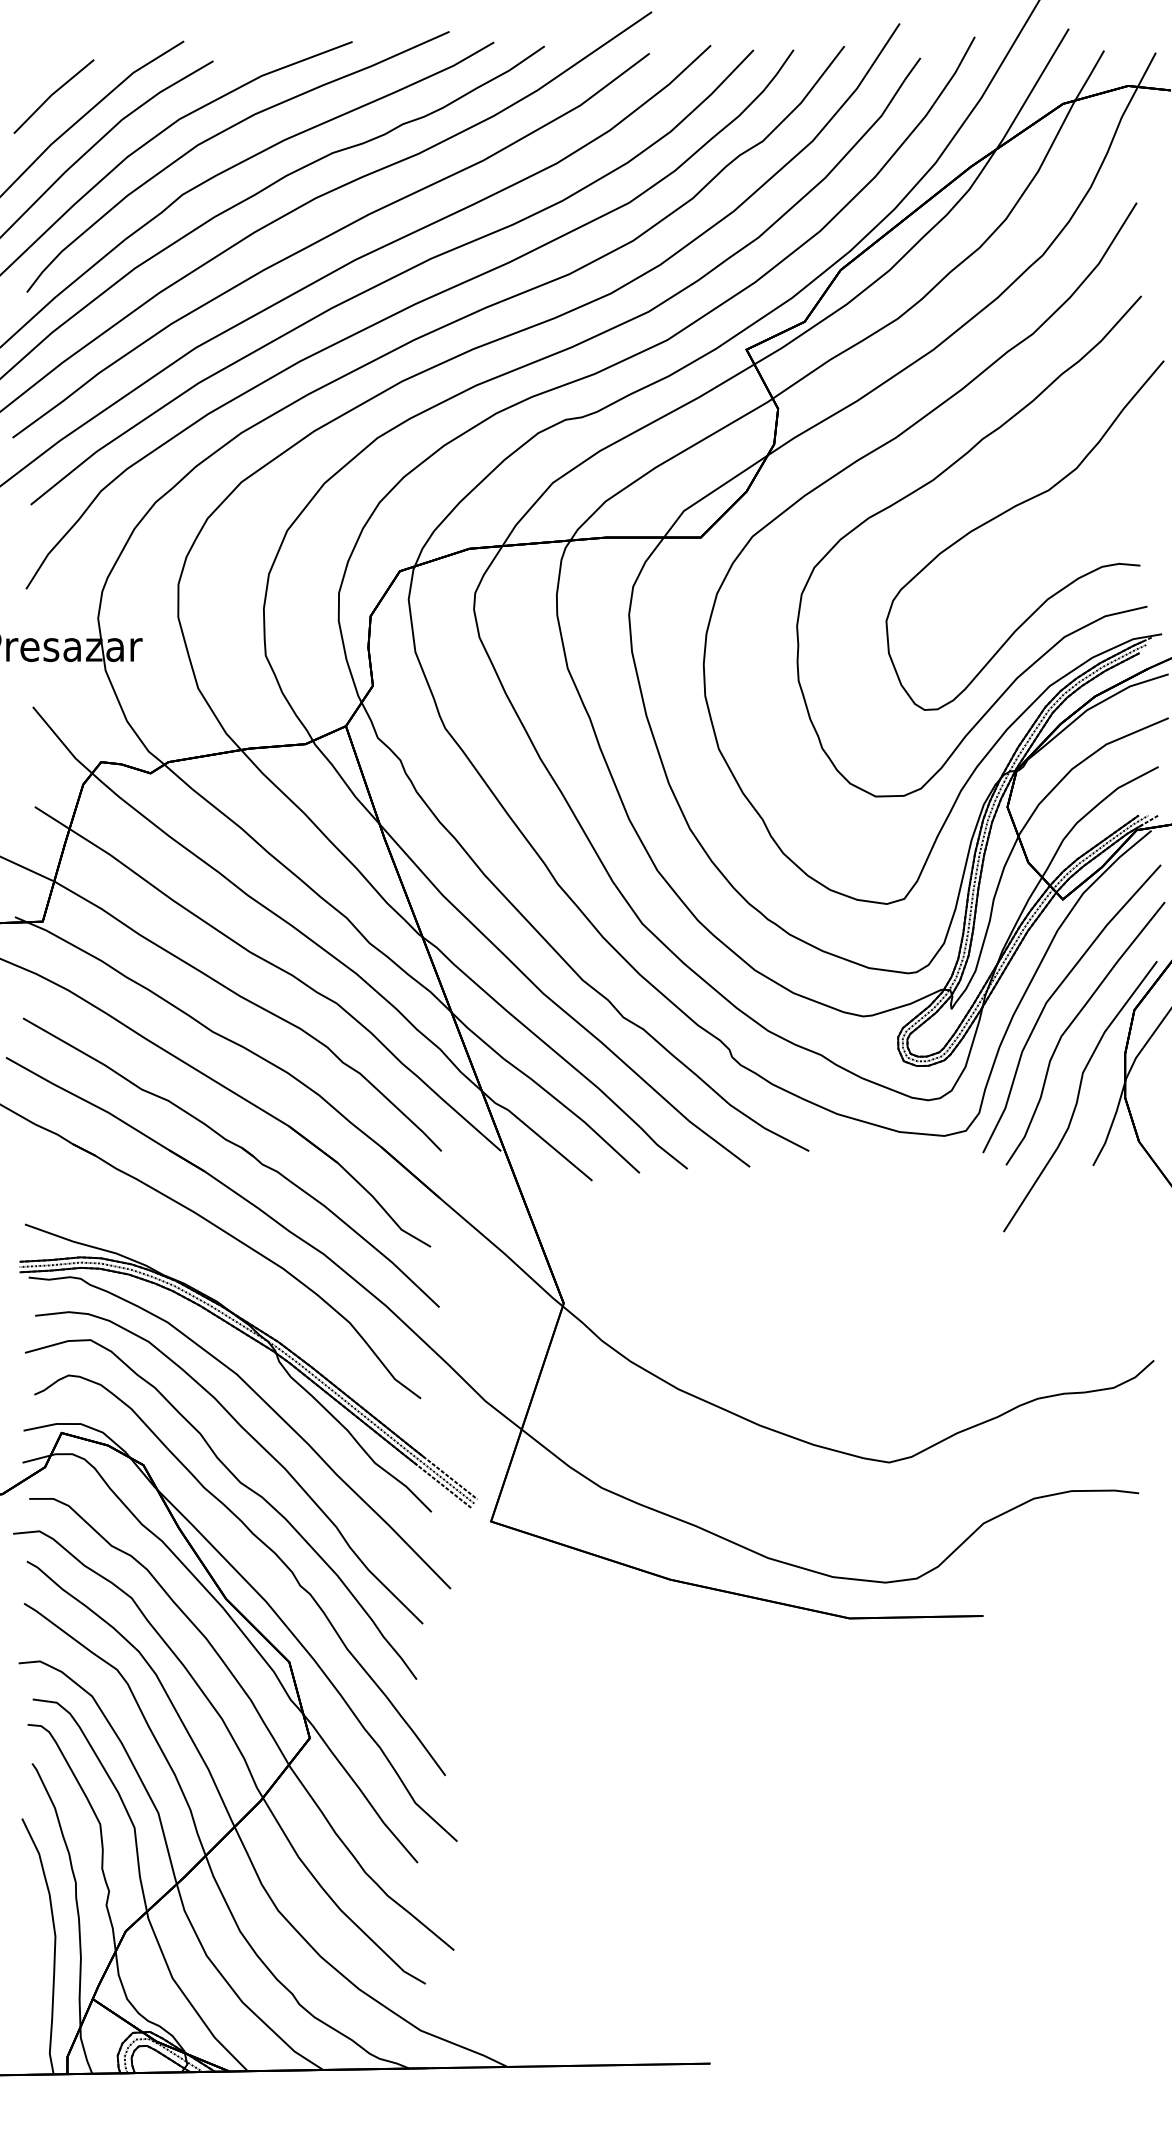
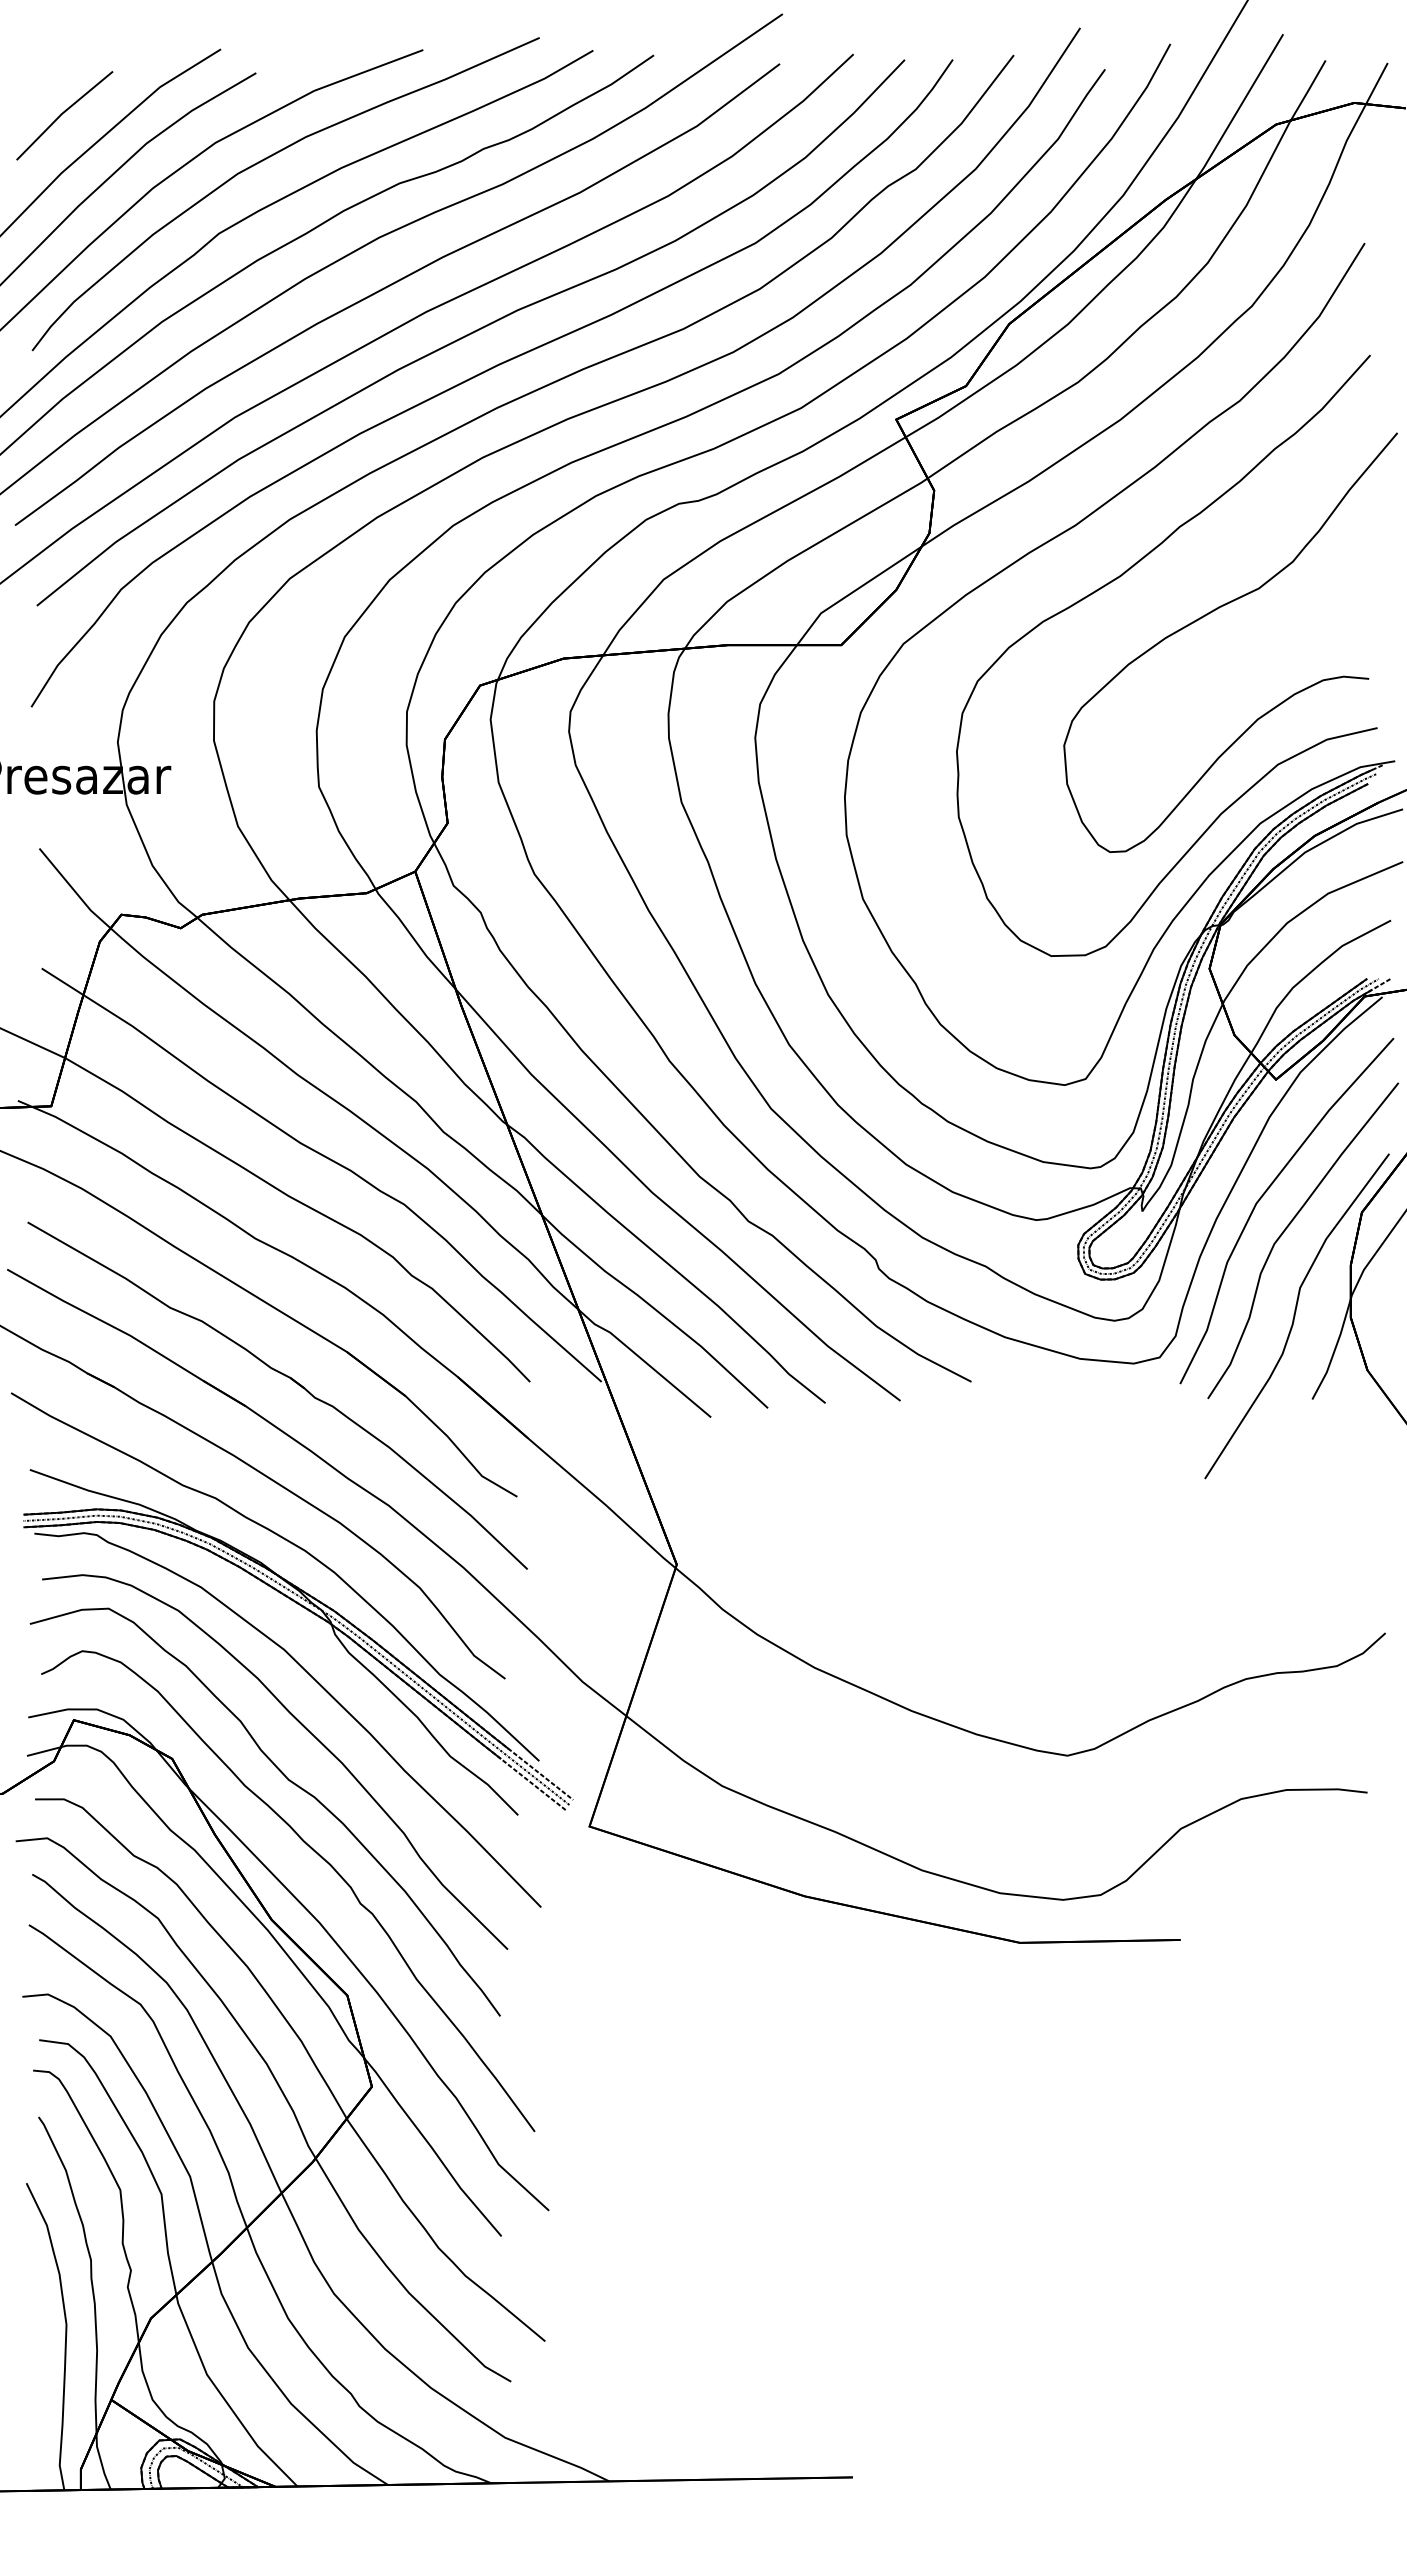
part: (244, 1287) -> (293, 1545), added

